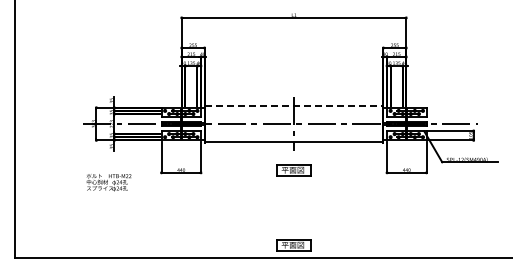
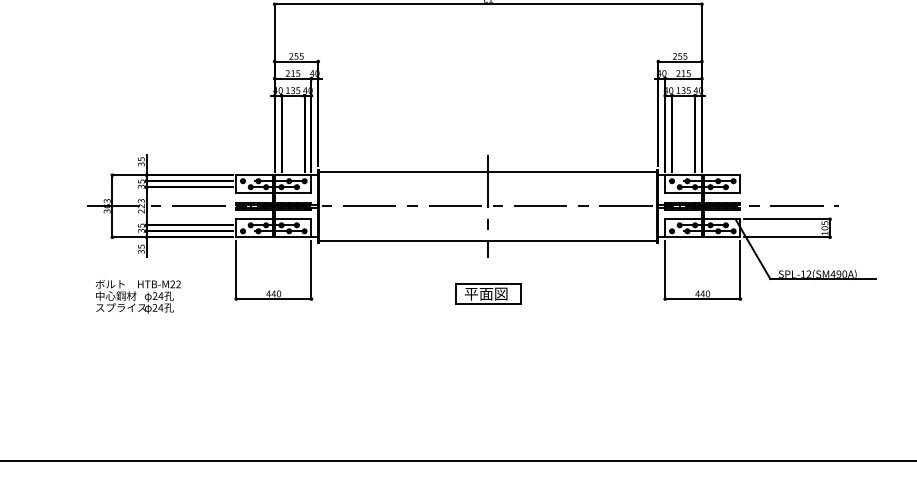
line: (294, 105) -> (489, 170), dashed -> solid
text: (108, 182) -> (137, 296), moved
part: (293, 245) -> (487, 437), removed

